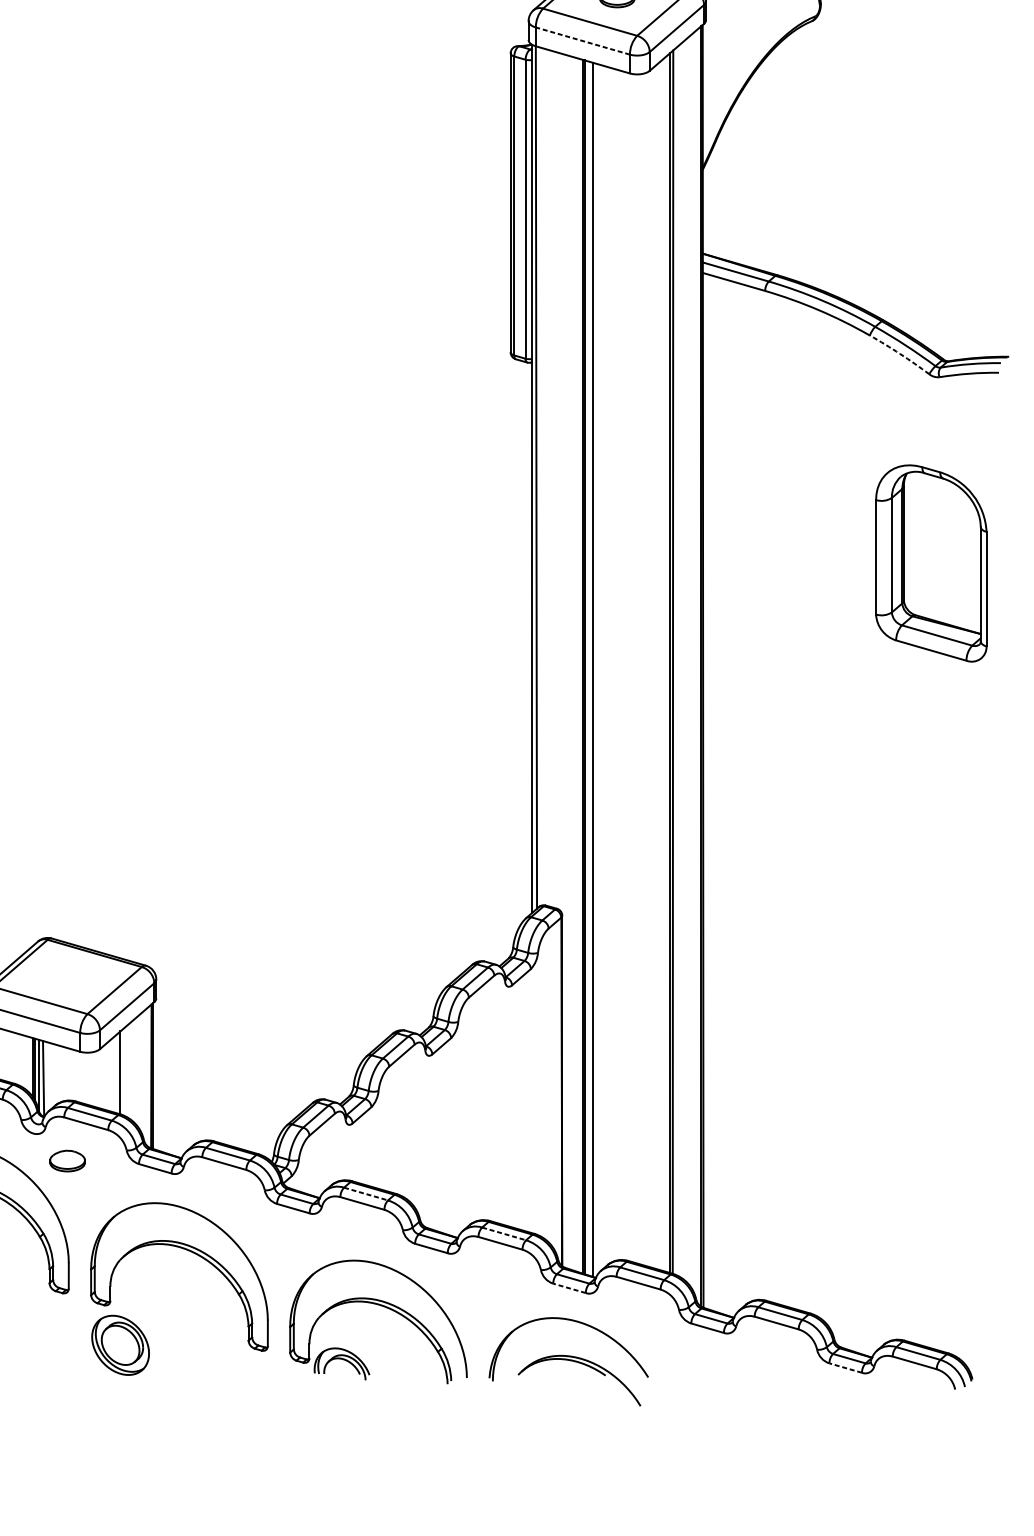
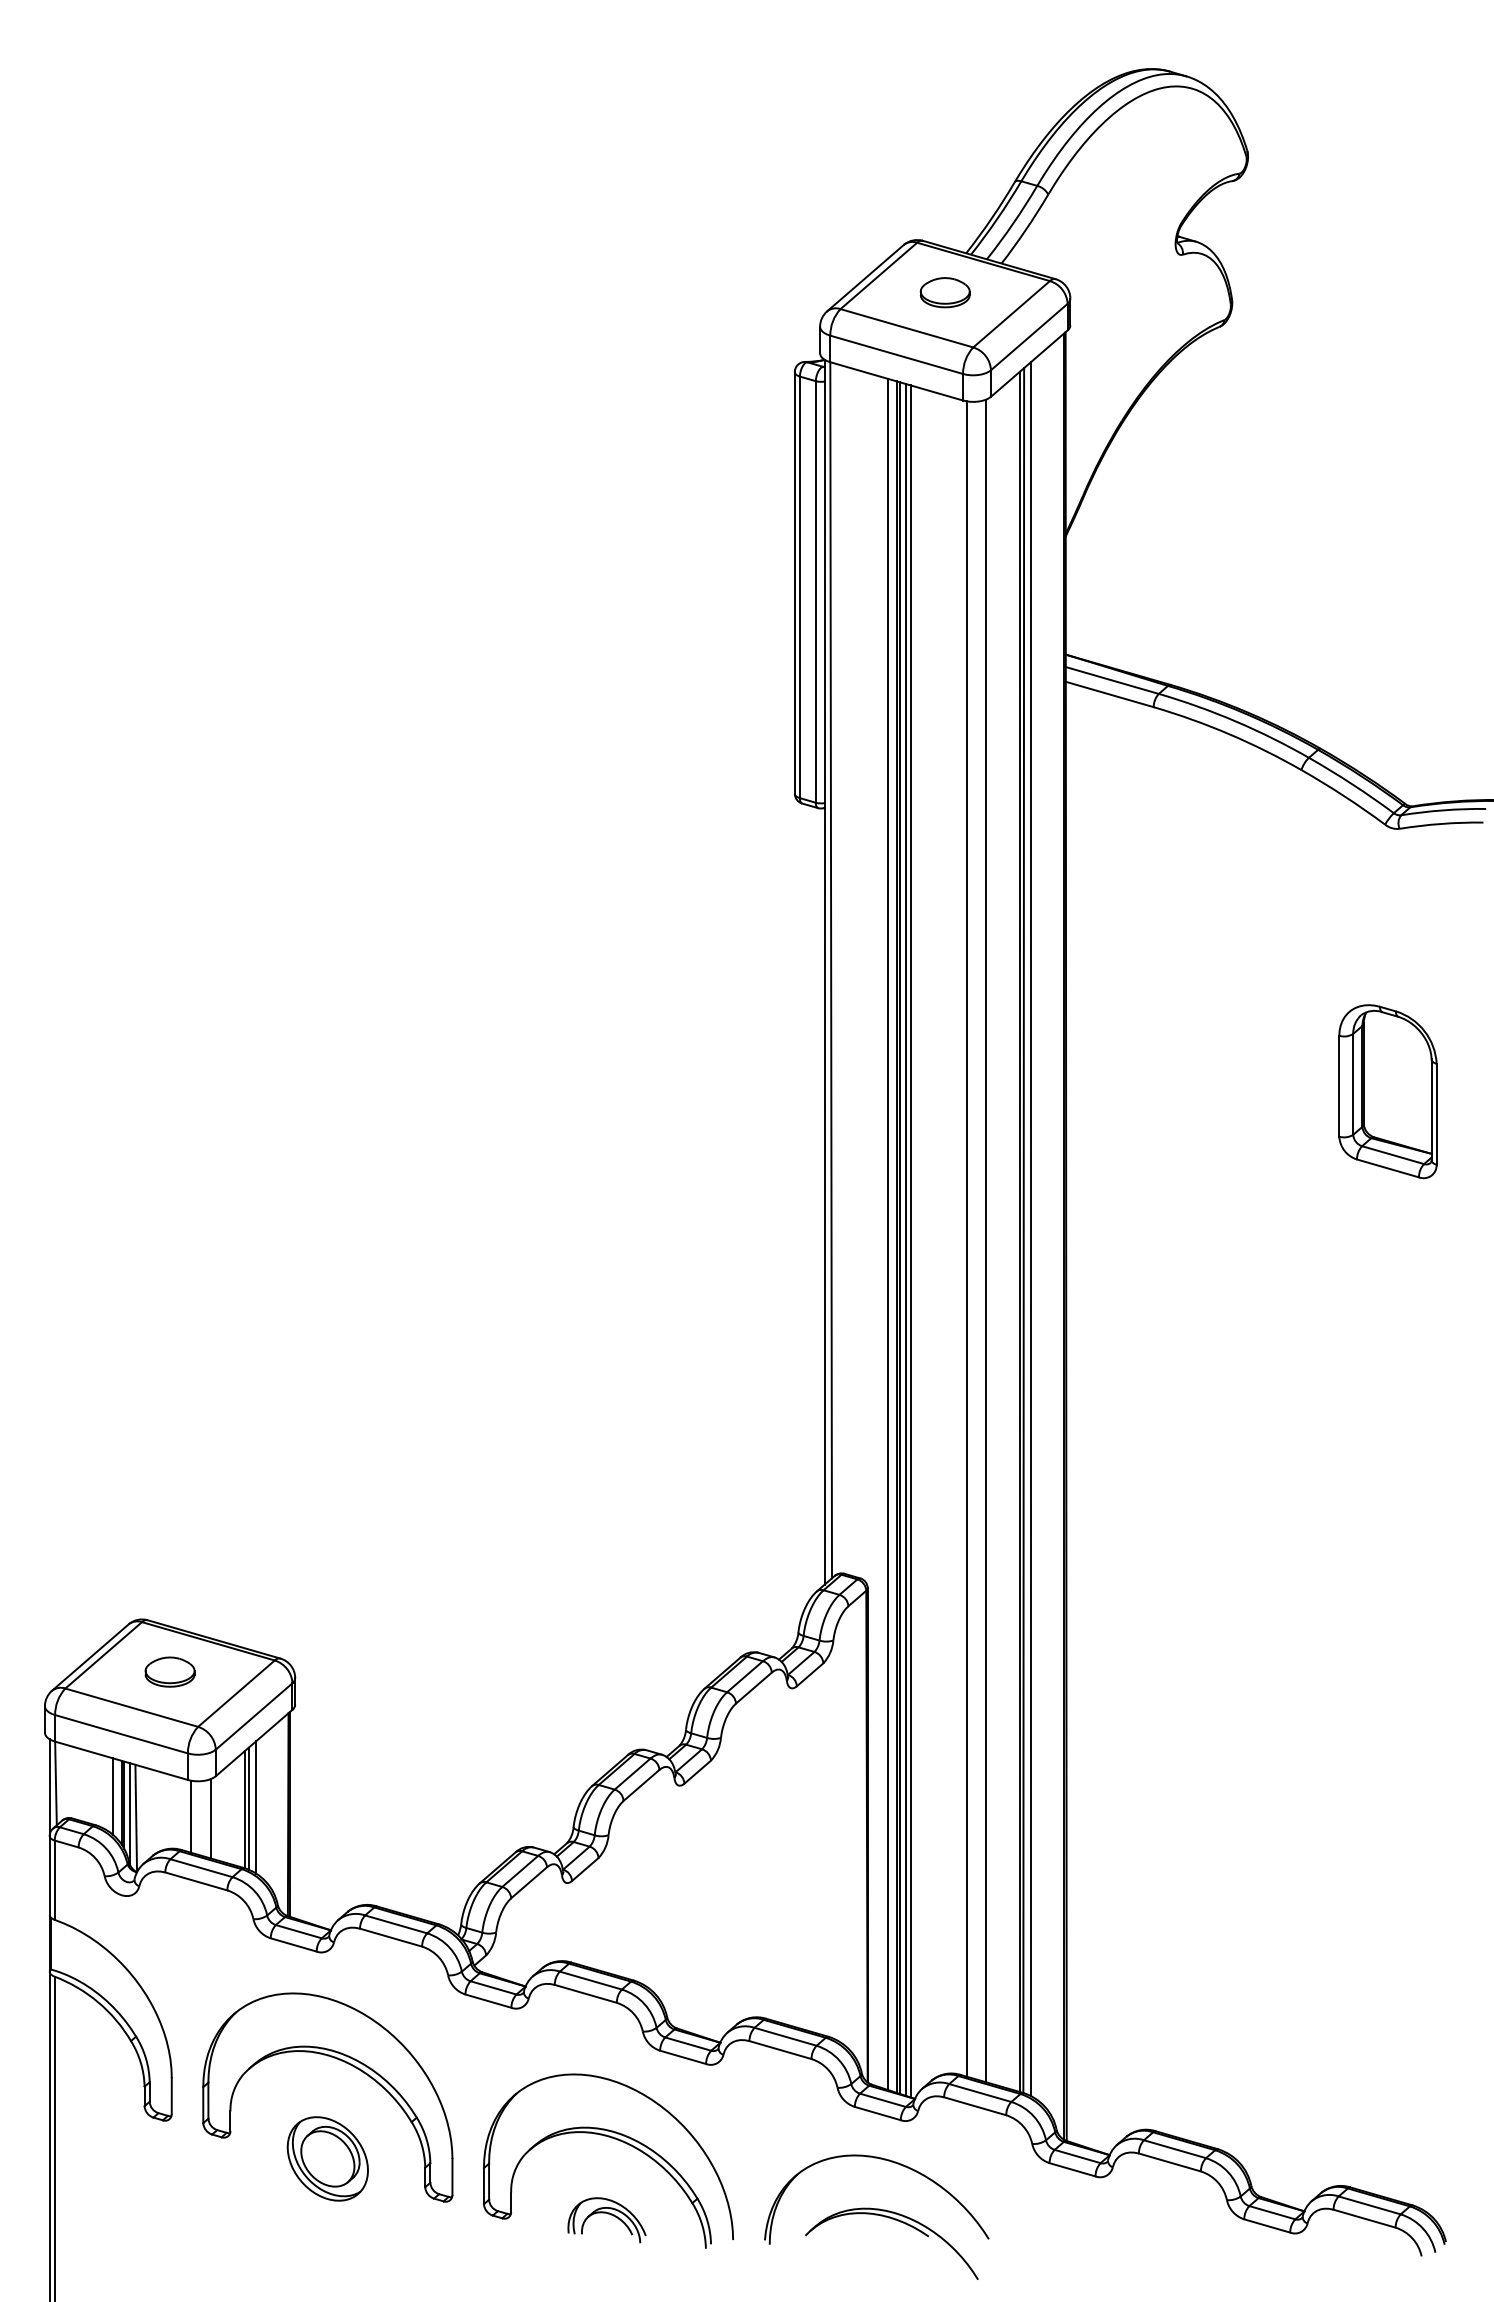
line: (582, 40) -> (896, 354), dashed -> solid
arc: (900, 354) -> (1344, 796), dashed -> solid
part: (930, 563) -> (1387, 1091), size x0.62
line: (678, 660) -> (1031, 1228), added
line: (576, 664) -> (887, 1233), added
line: (589, 667) -> (905, 1238), added
line: (632, 667) -> (966, 1238), added
line: (646, 669) -> (986, 1240), added
line: (26, 1063) -> (112, 1796), added
line: (128, 1071) -> (256, 1807), added
line: (123, 1072) -> (248, 1808), added
line: (82, 1077) -> (191, 1816), added
line: (96, 1079) -> (210, 1818), added
part: (67, 1160) -> (169, 1671), moved
line: (366, 1193) -> (591, 1980), dashed -> solid
line: (504, 1233) -> (786, 2036), dashed -> solid
line: (569, 1288) -> (877, 2113), dashed -> solid
part: (120, 1345) -> (327, 2158), moved
part: (342, 1359) -> (607, 2214), moved
line: (845, 1367) -> (1267, 2225), dashed -> solid

